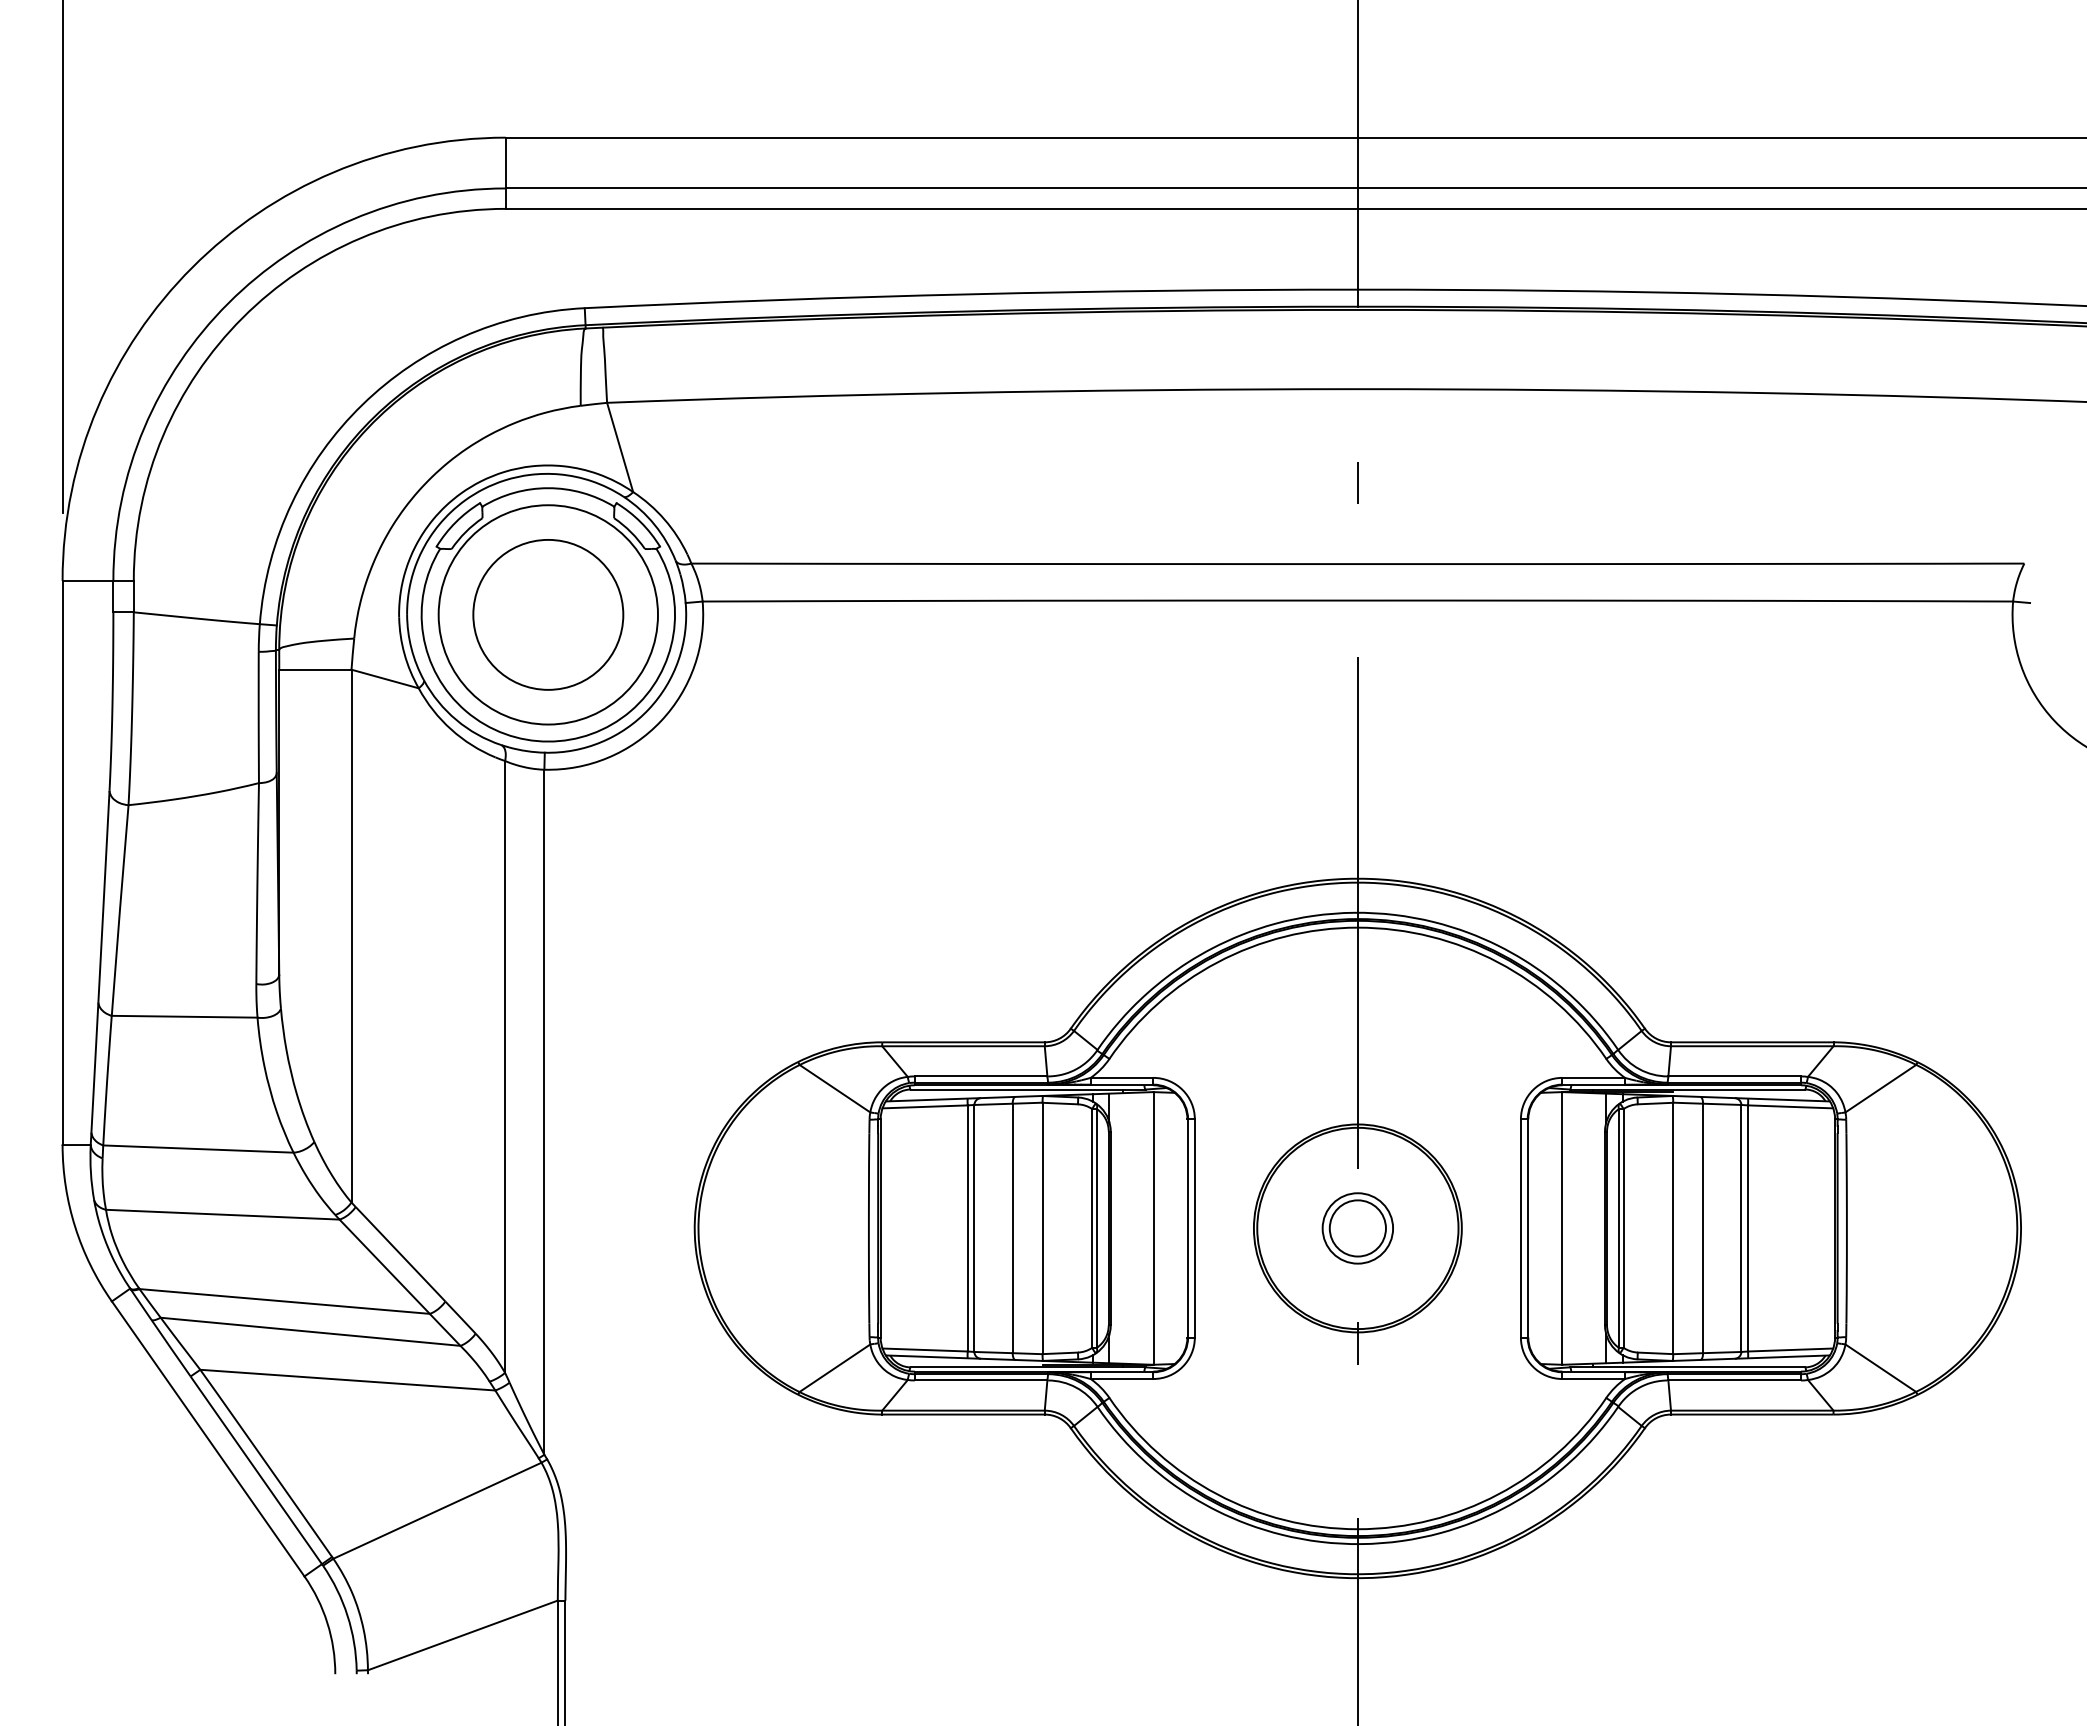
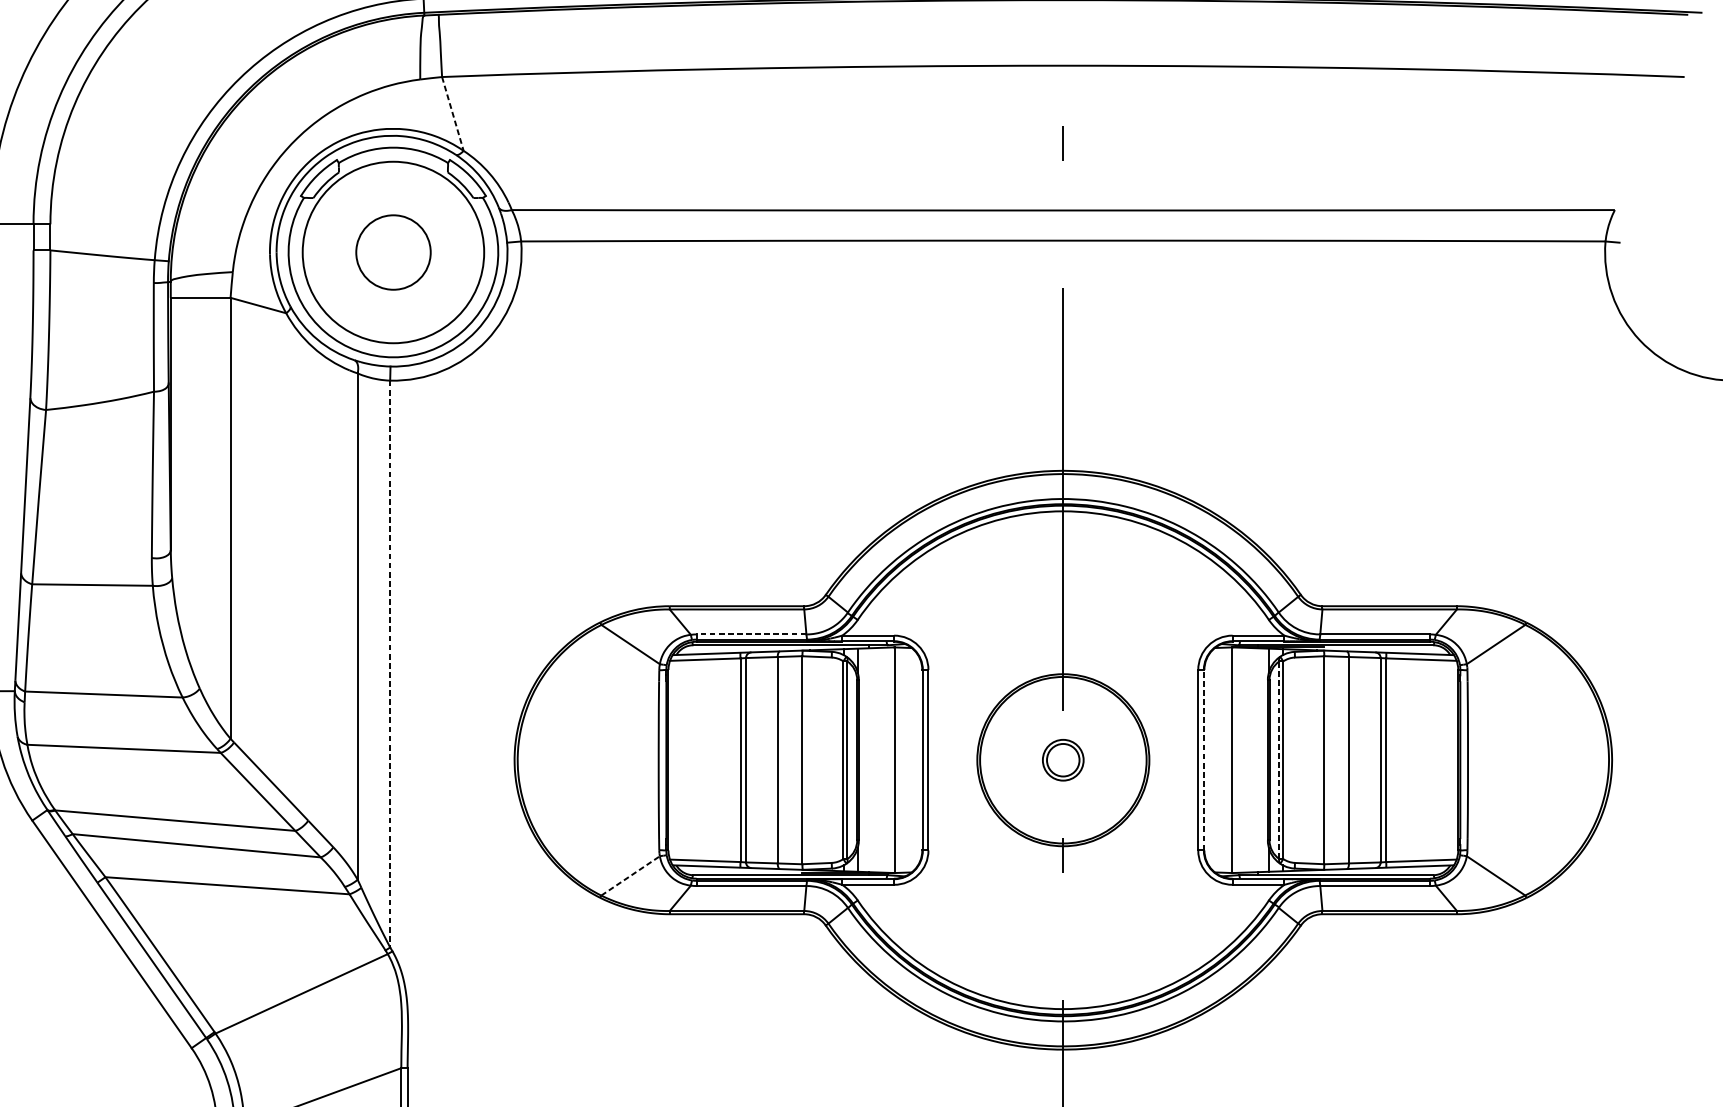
line: (620, 447) -> (453, 113), solid -> dashed
circle: (548, 614) -> (393, 252), size x0.6
line: (980, 1076) -> (751, 634), solid -> dashed
line: (544, 1112) -> (390, 664), solid -> dashed
line: (1527, 1227) -> (1203, 759), solid -> dashed
line: (1618, 1227) -> (1279, 759), solid -> dashed
part: (1357, 1228) -> (1063, 760), size x0.7
line: (834, 1368) -> (630, 876), solid -> dashed

